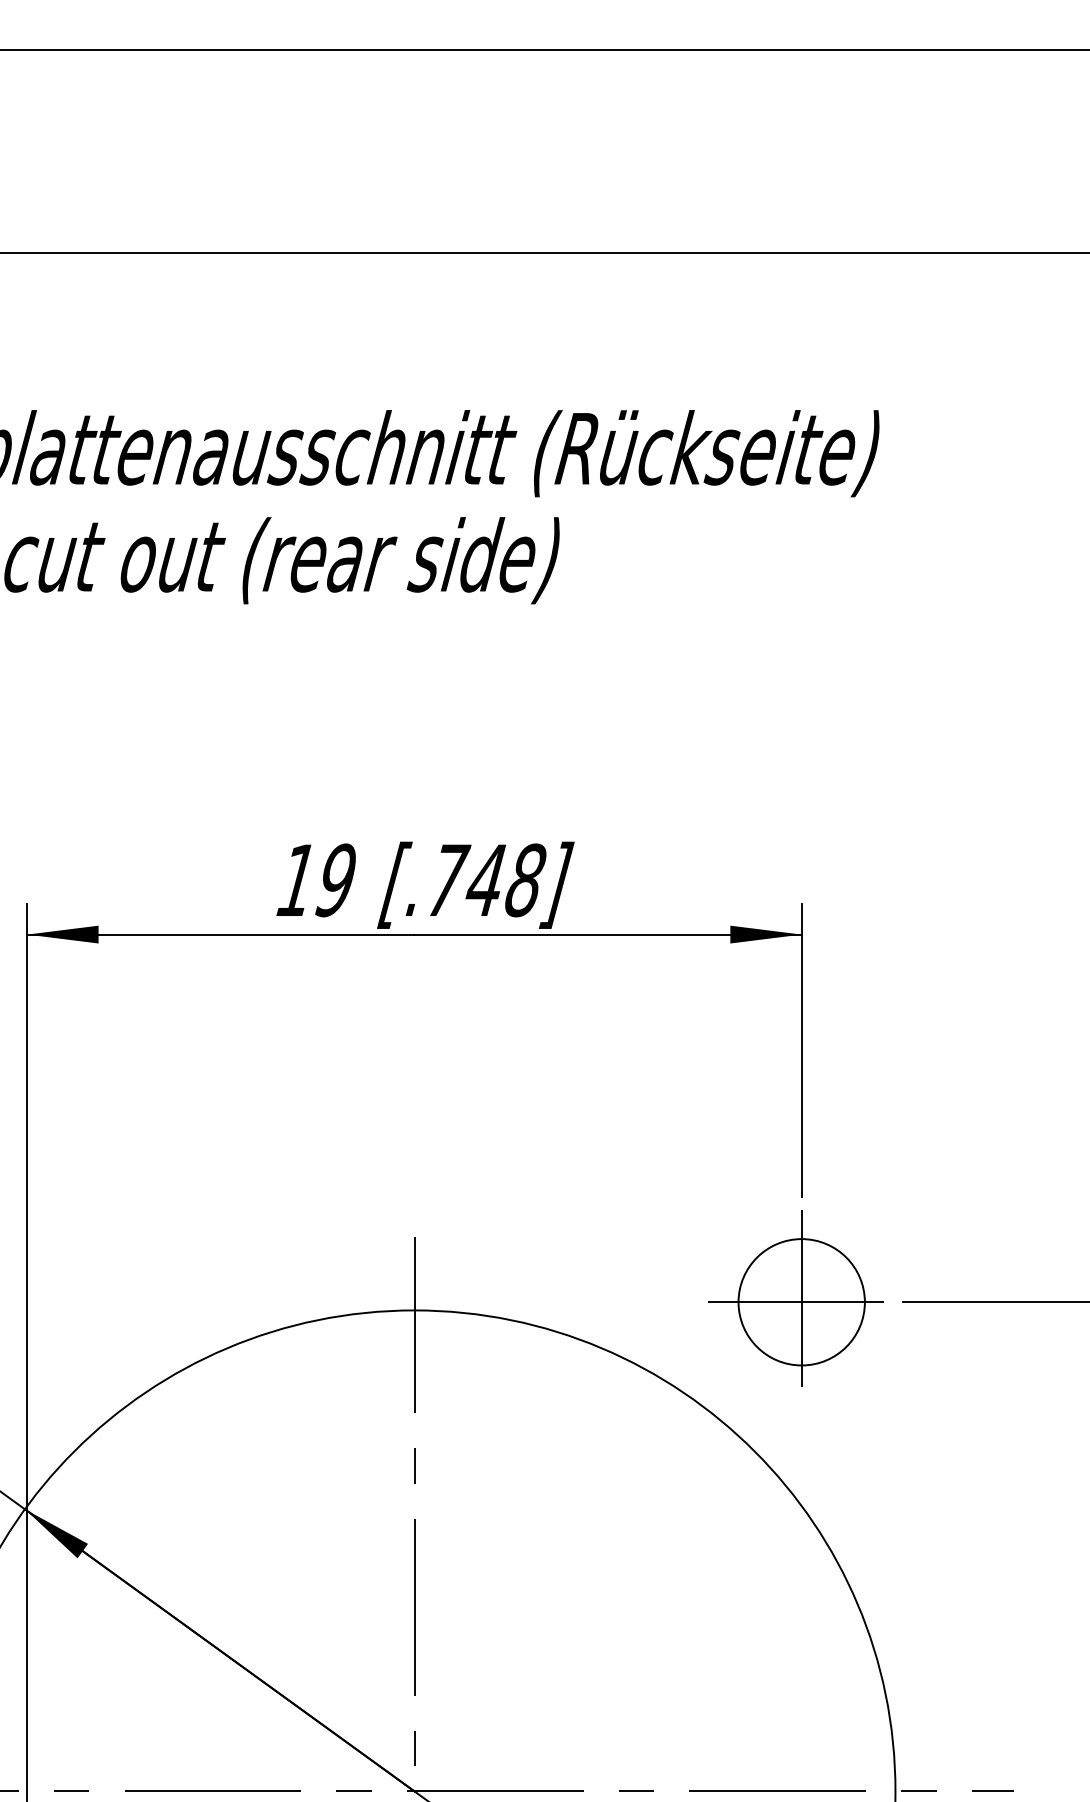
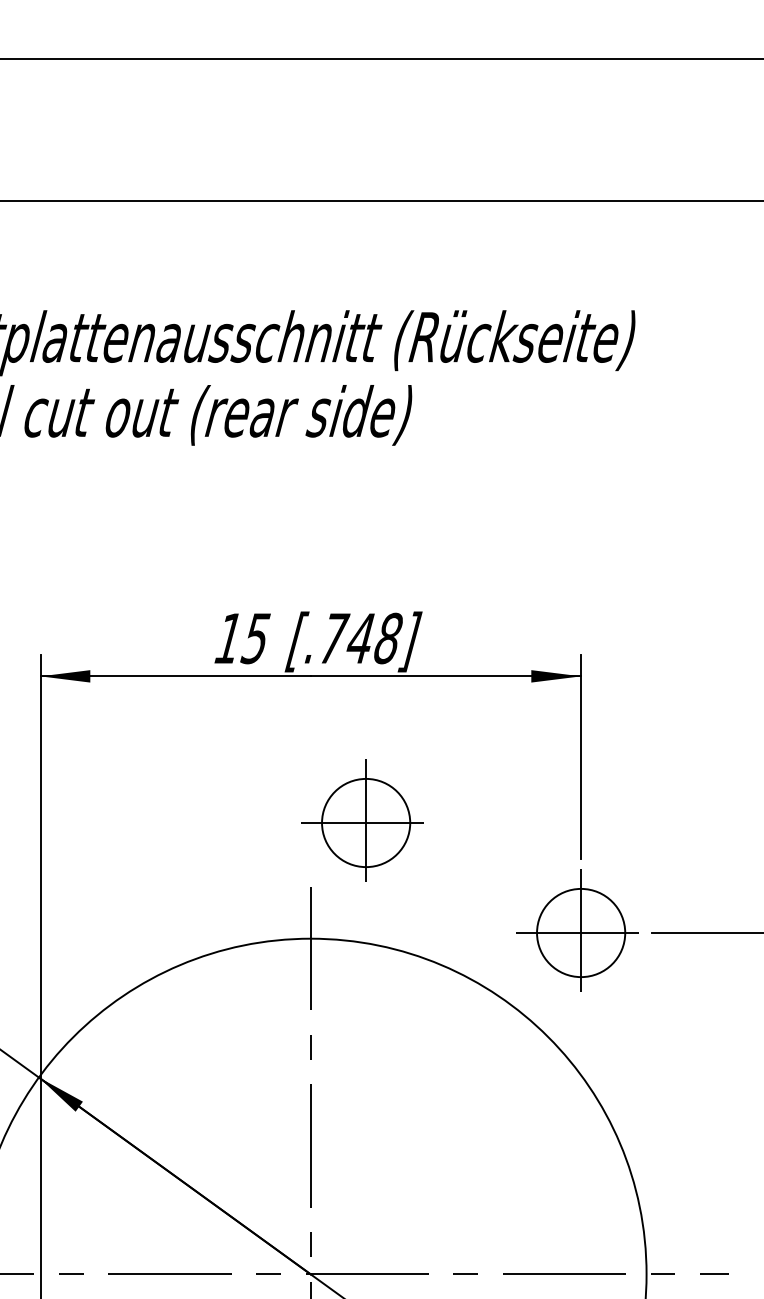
text: (335, 880) -> (255, 638), 19 -> 15
part: (488, 1141) -> (362, 820), added

